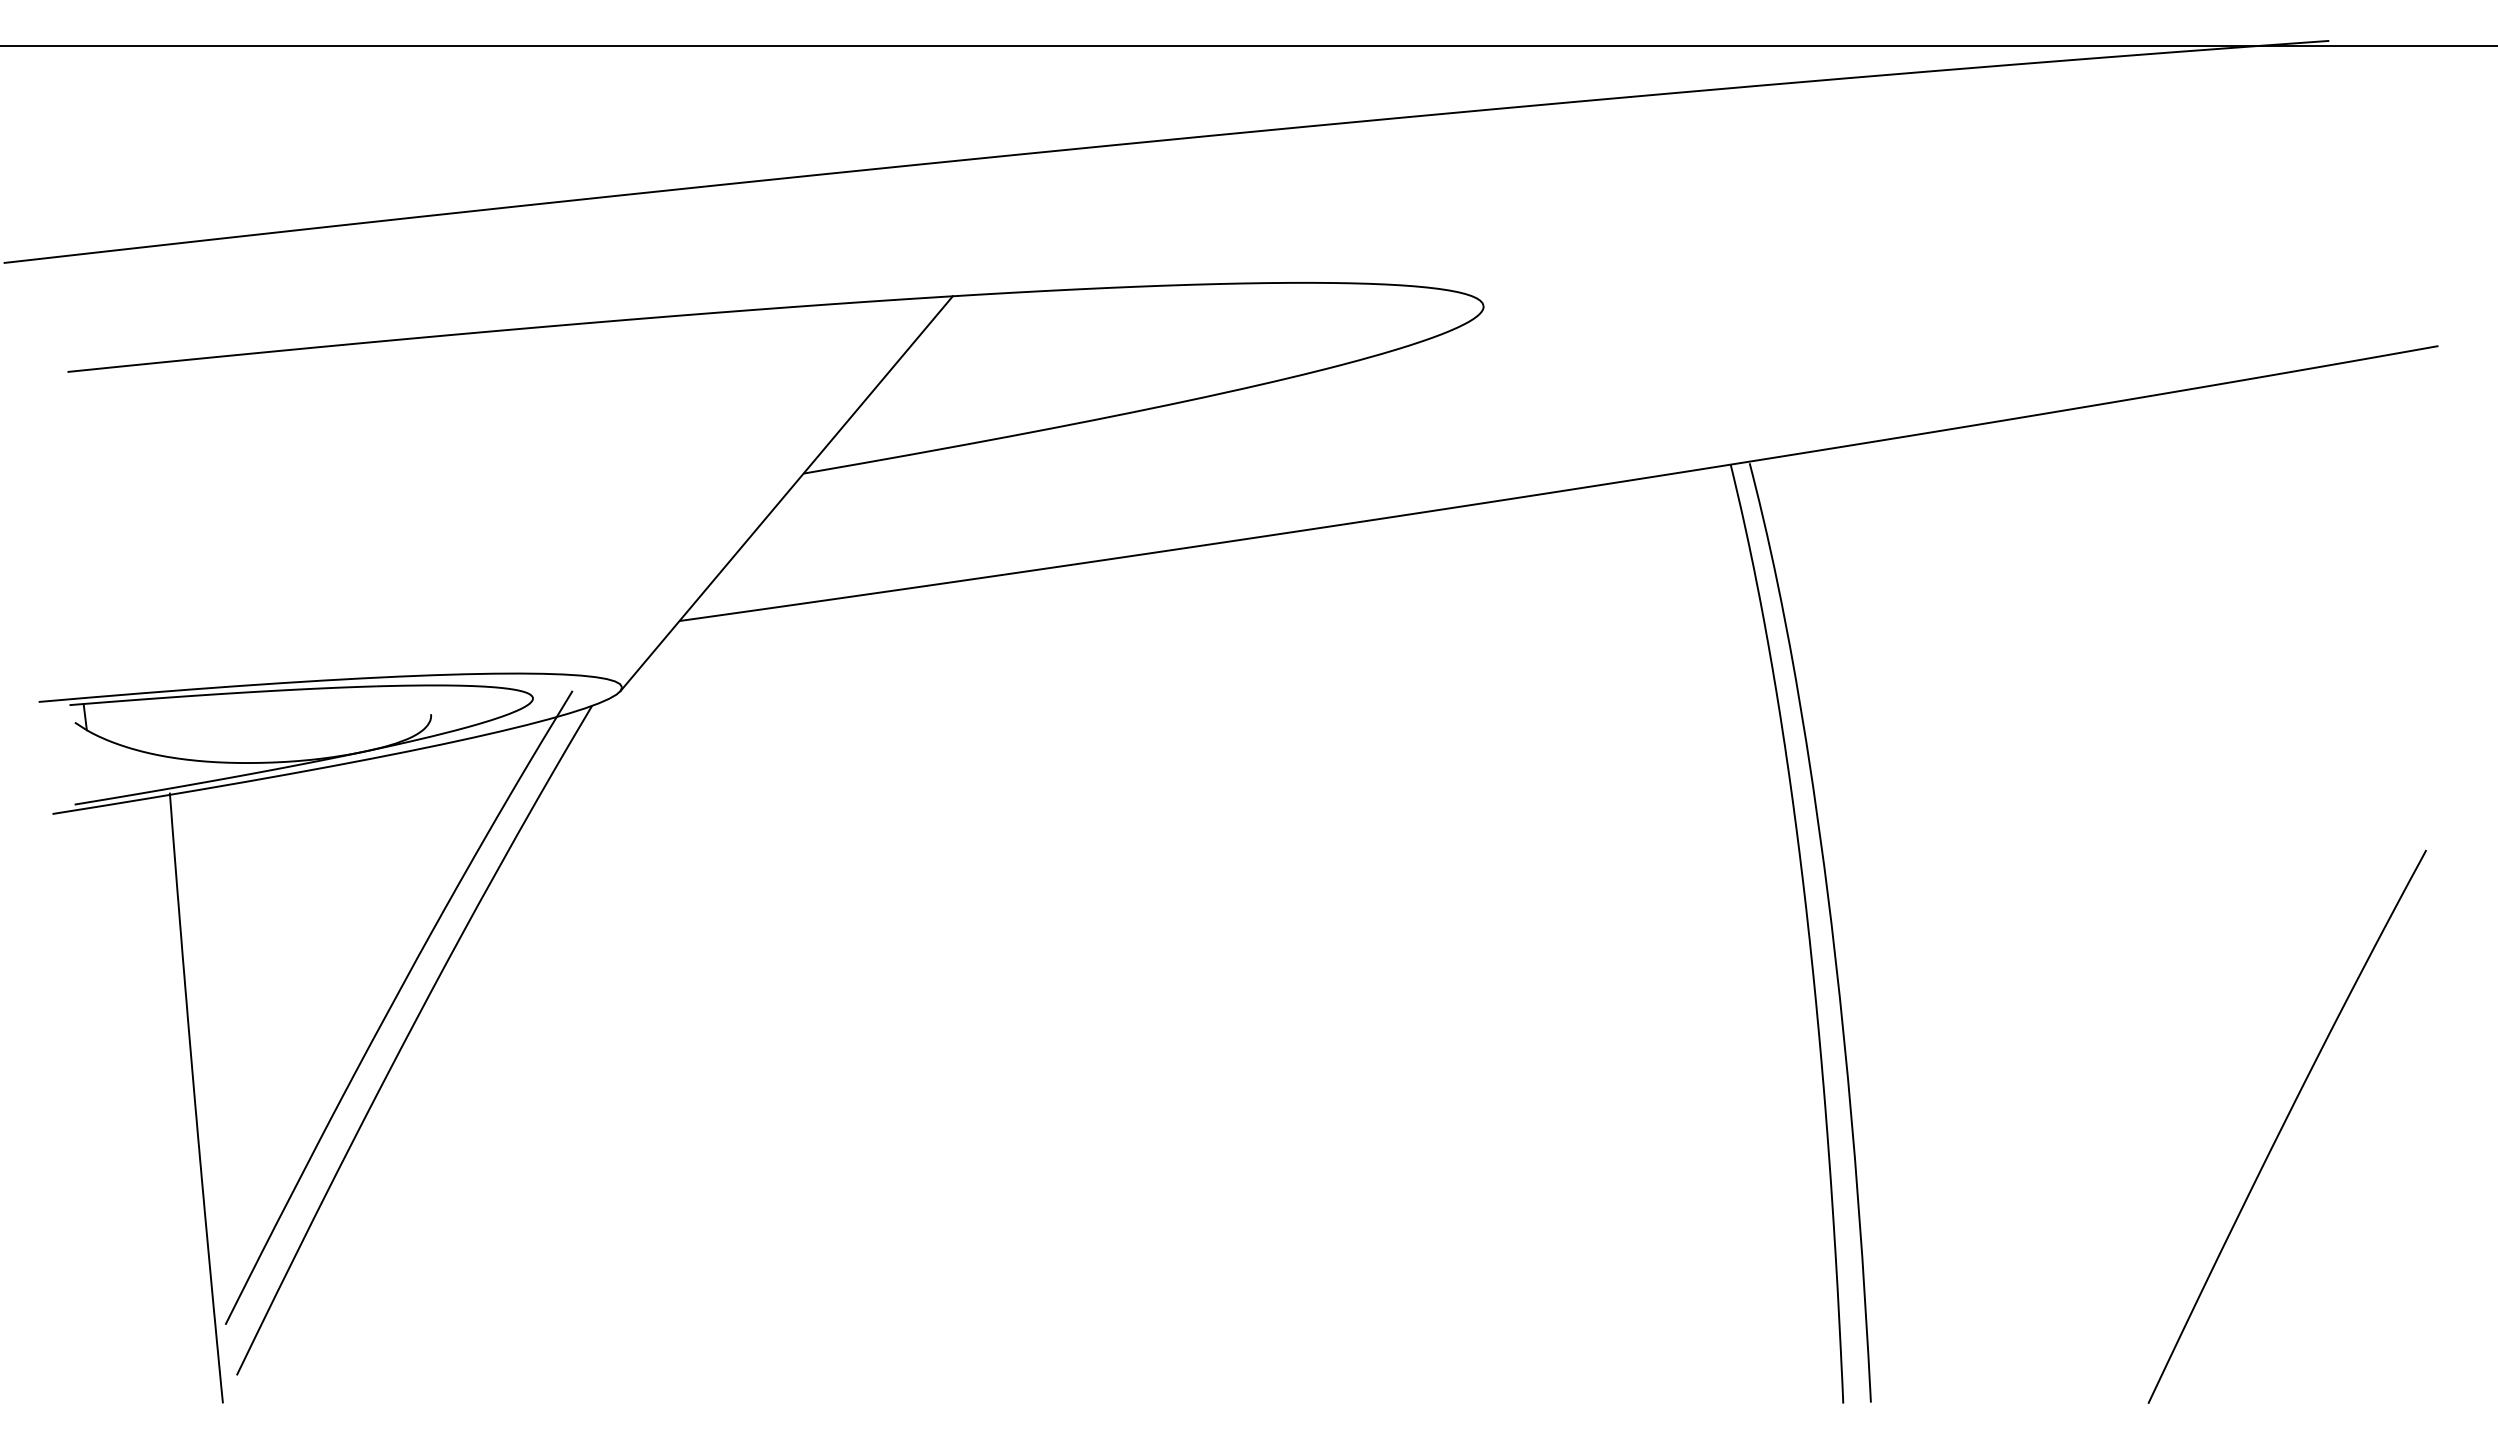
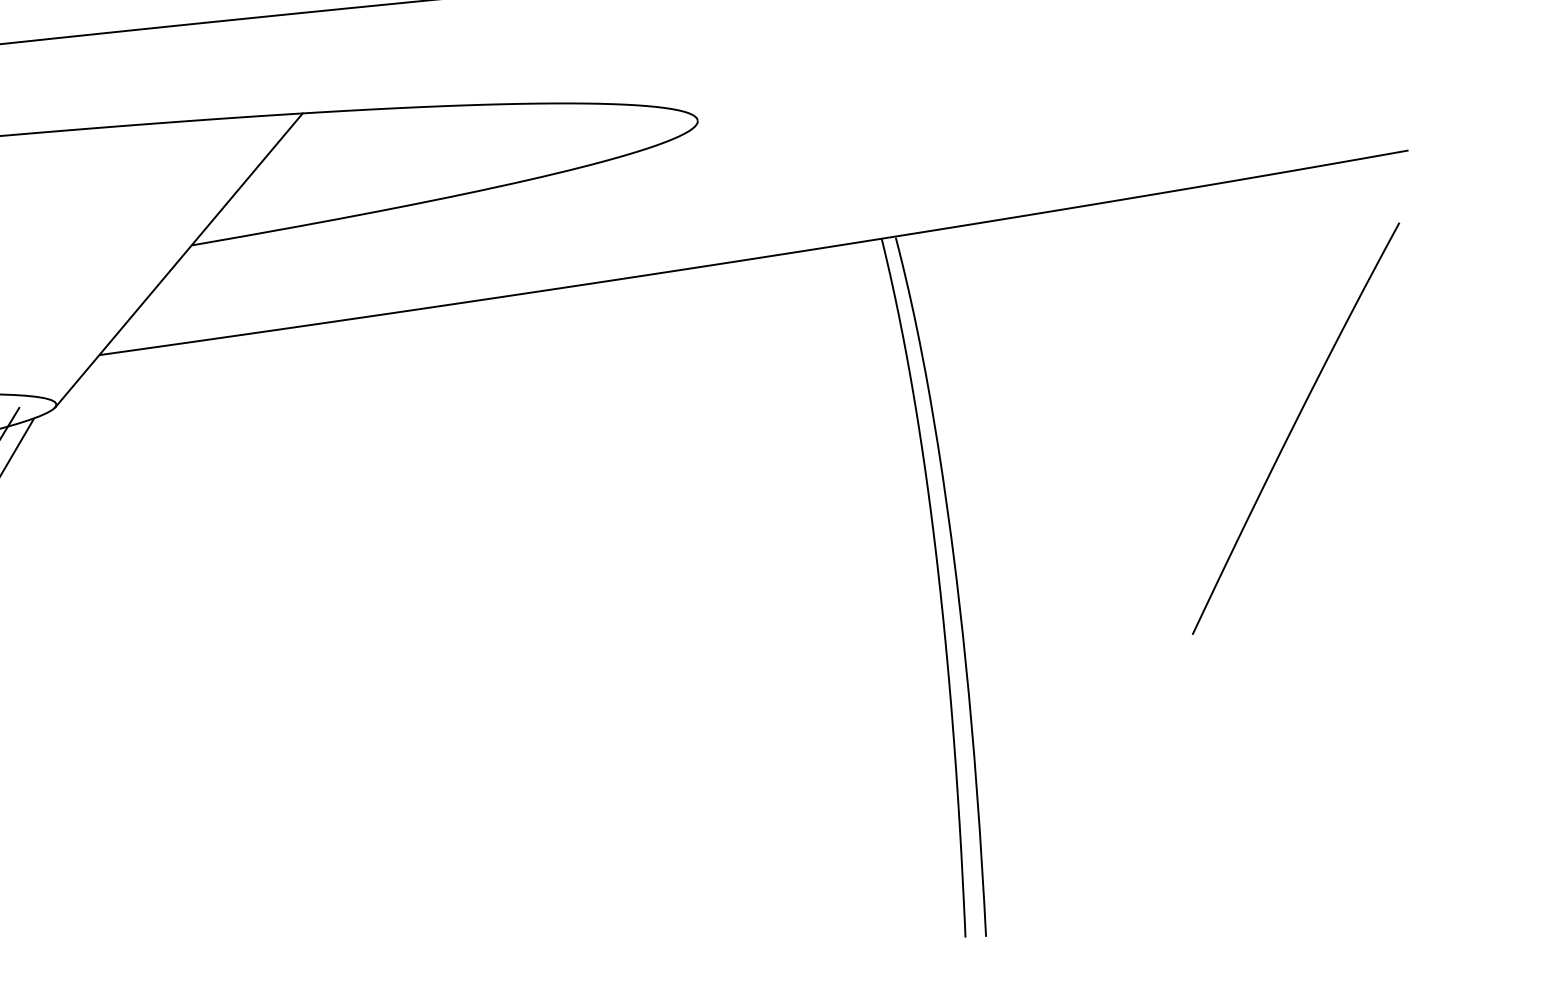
curve: (2284, 1125) -> (1293, 427), moved

